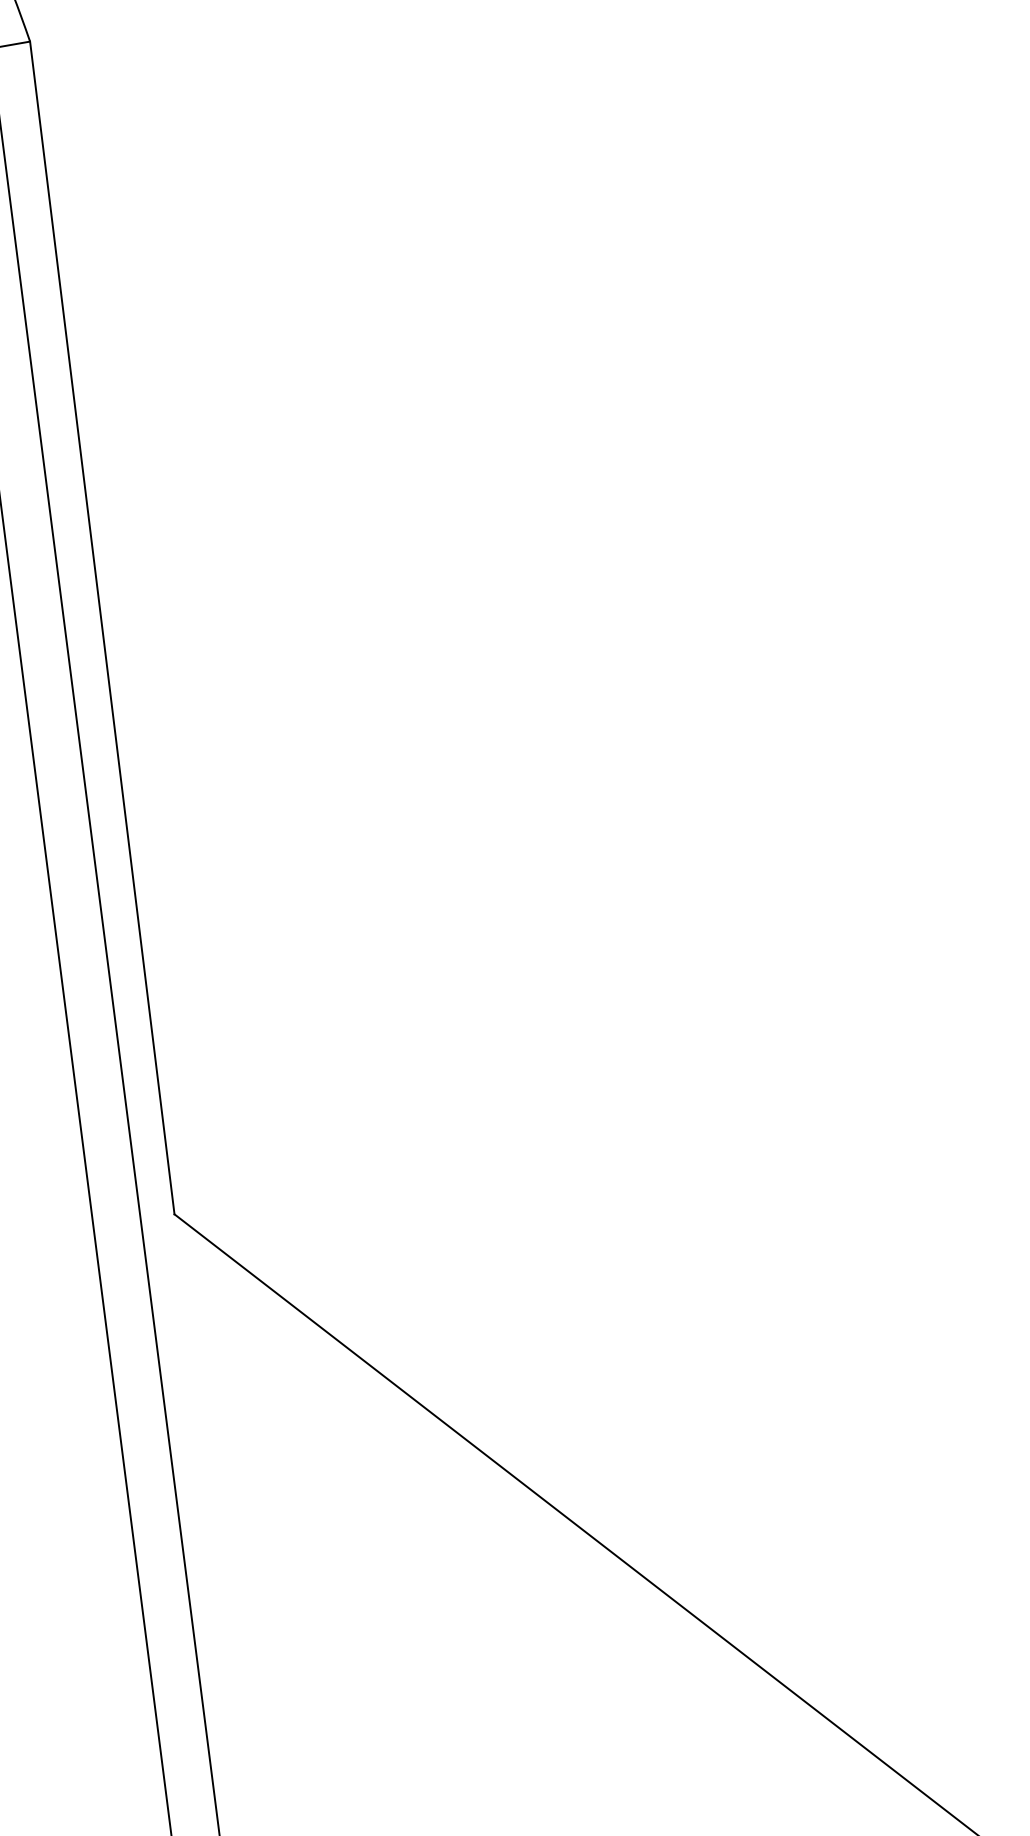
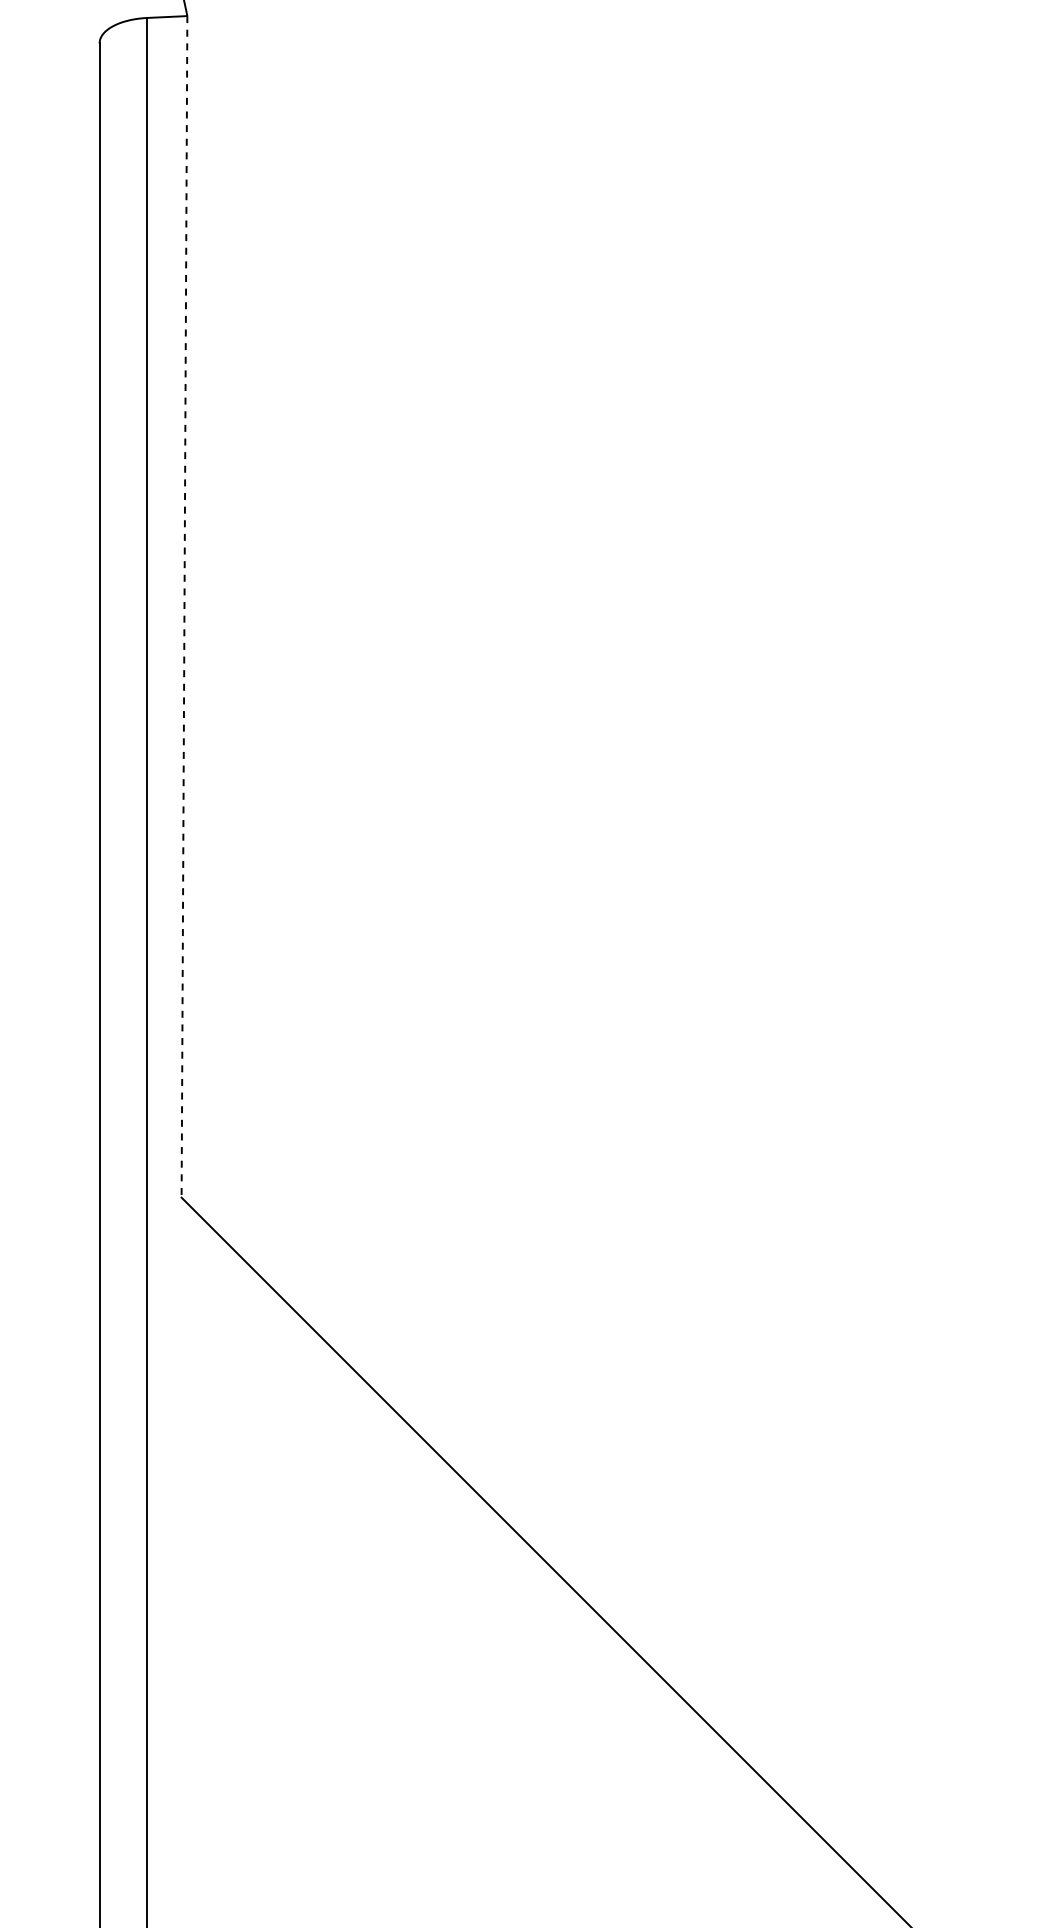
line: (102, 627) -> (184, 606), solid -> dashed

